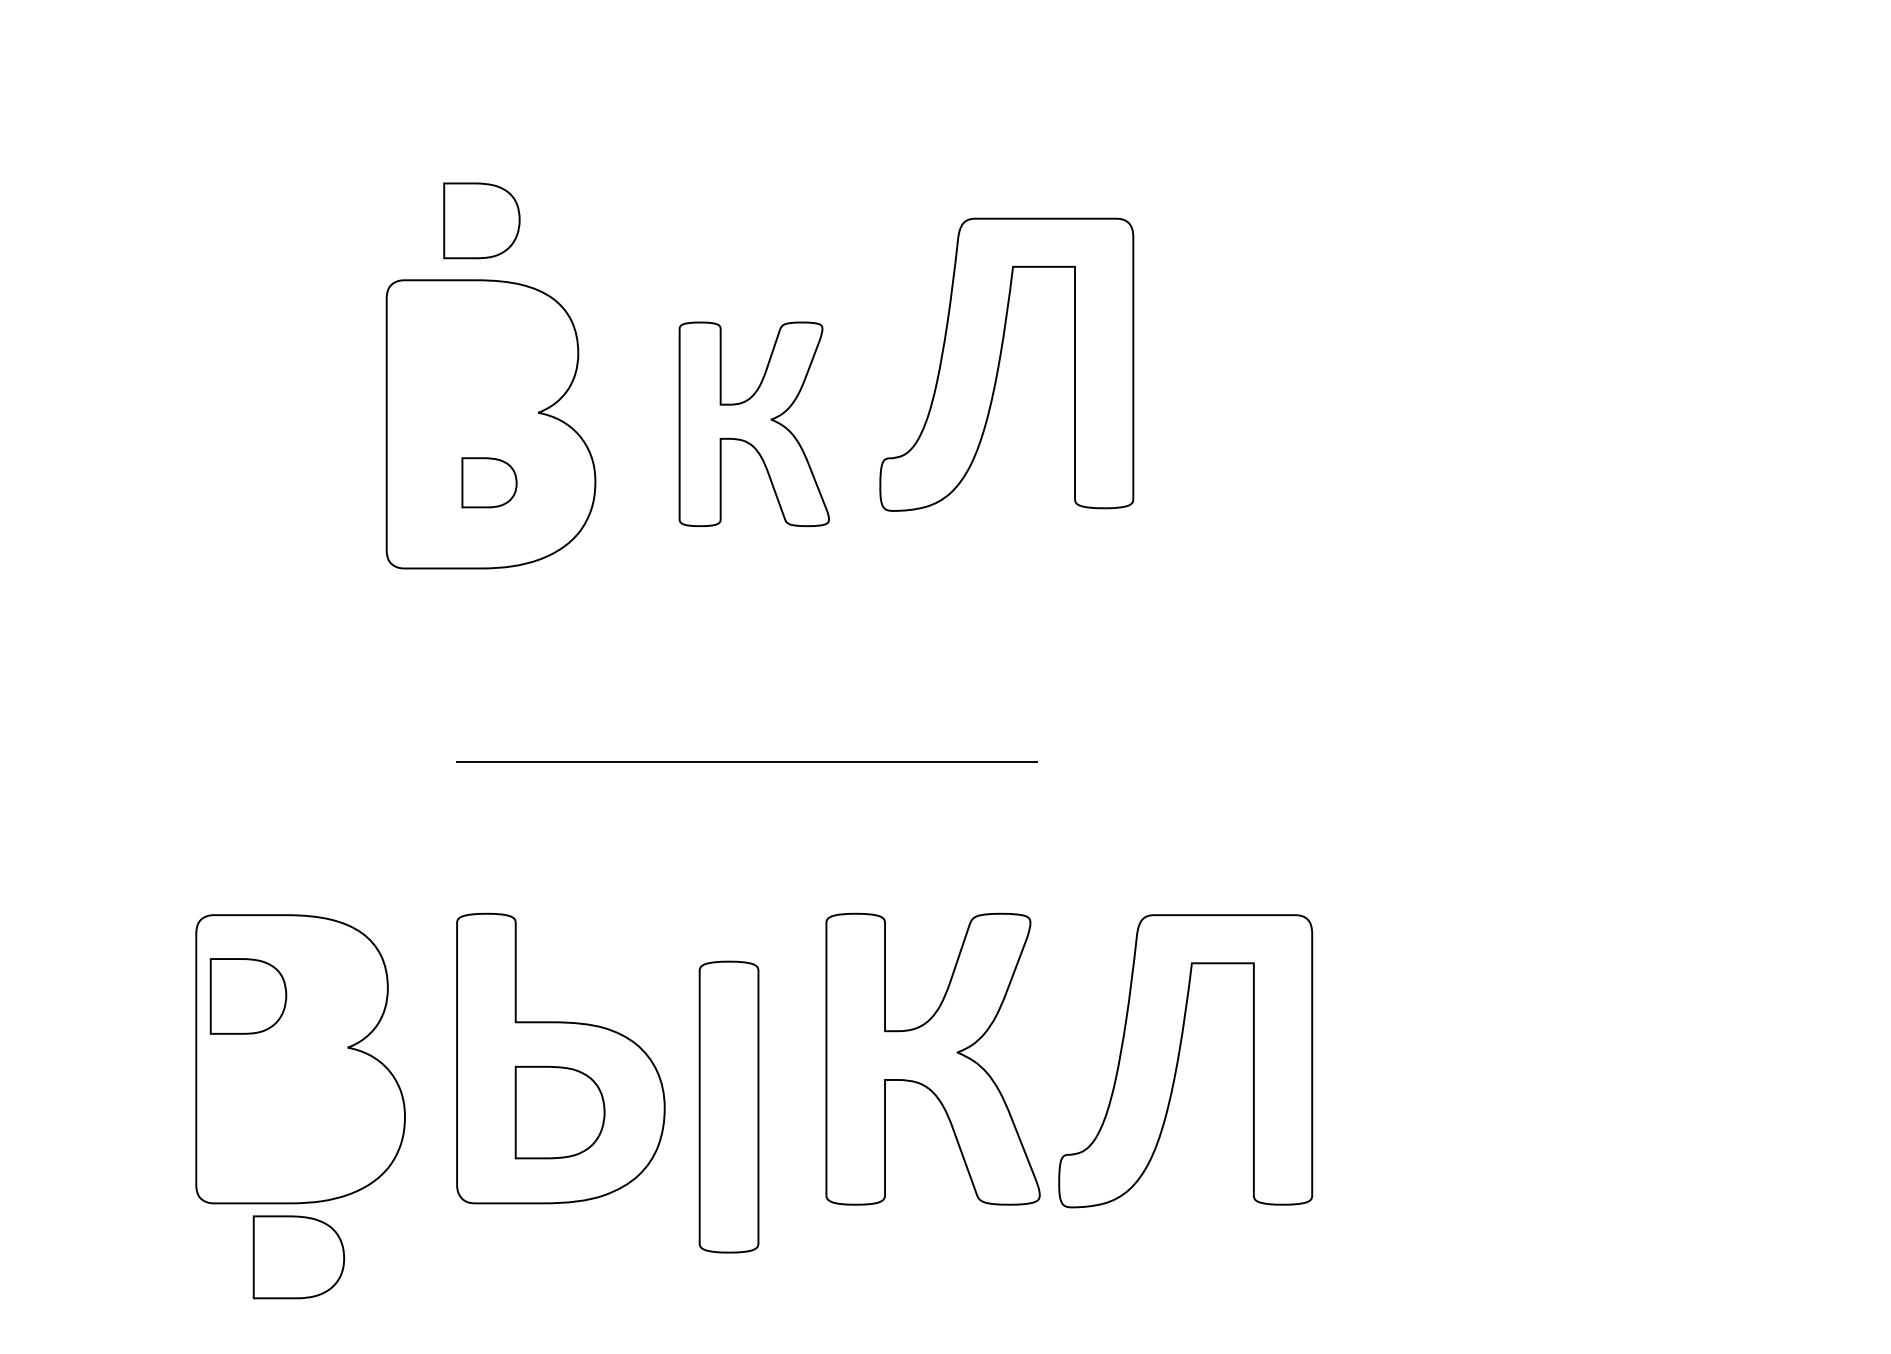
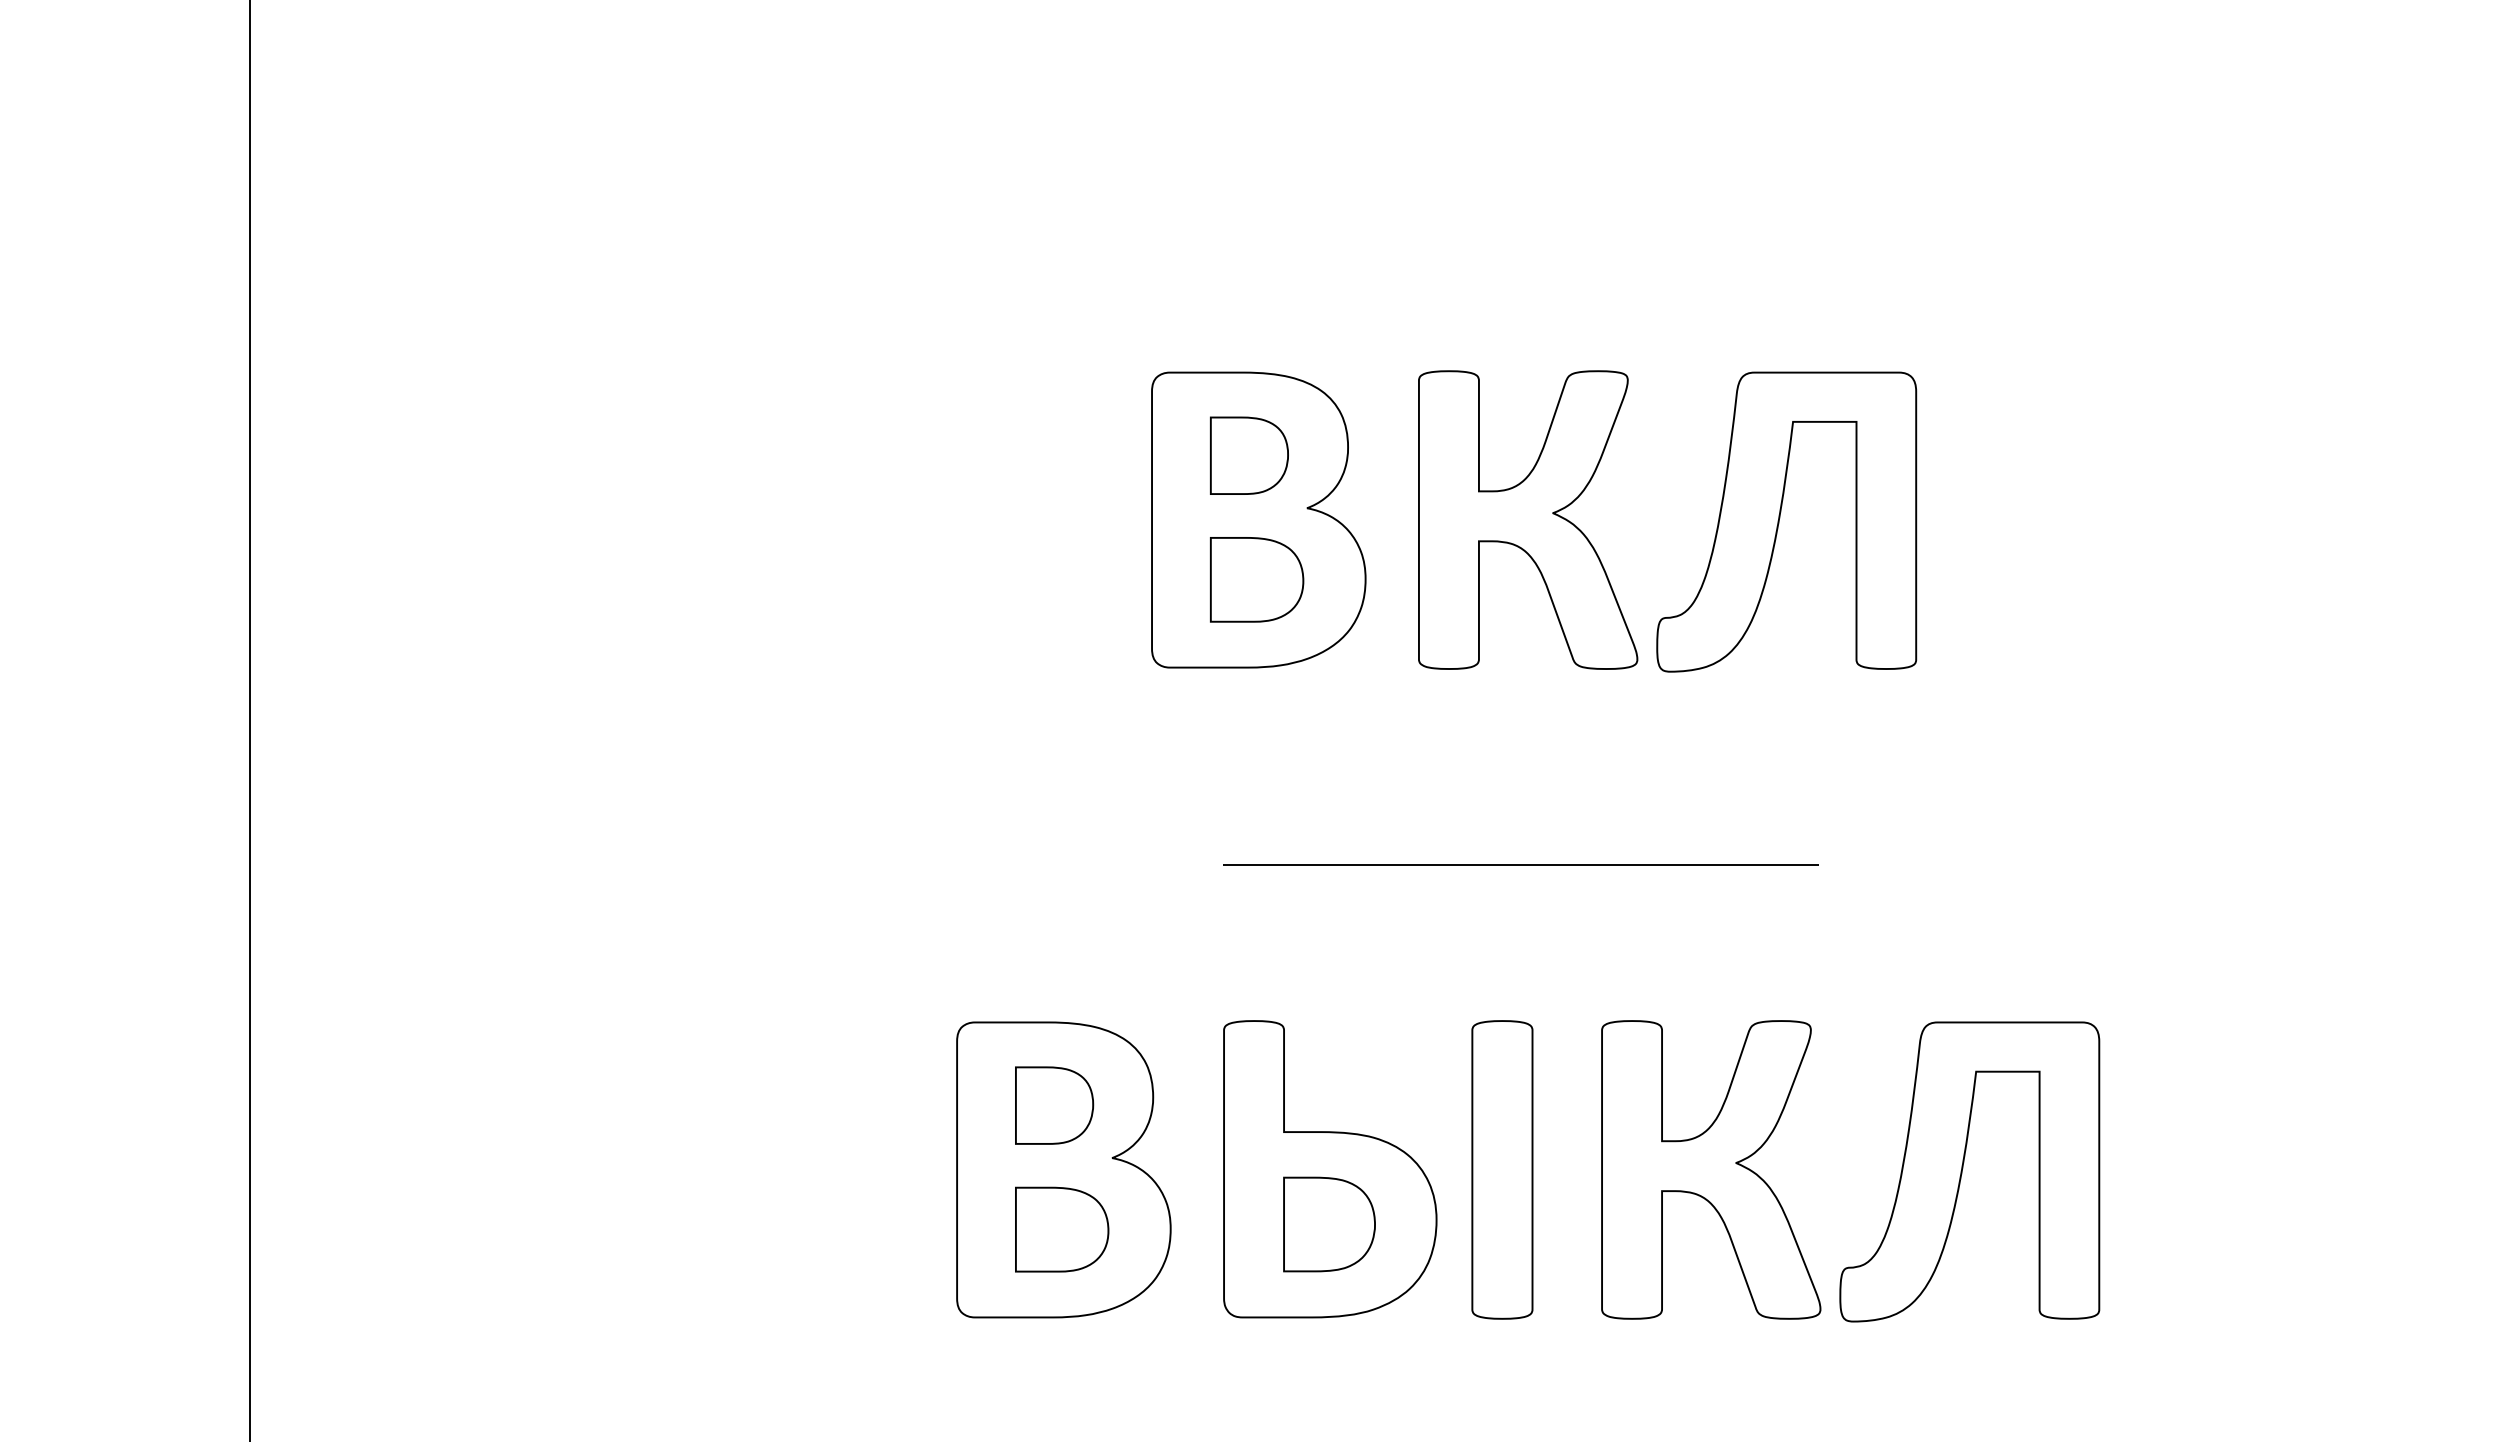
part: (481, 220) -> (1249, 455), moved
part: (1000, 361) -> (1780, 518), moved
part: (754, 423) -> (1528, 519), size x1.43
part: (489, 482) -> (1257, 579), size x1.67
part: (248, 996) -> (1054, 1105), moved
part: (729, 1106) -> (1502, 1169), moved
part: (299, 1257) -> (1062, 1229), moved

